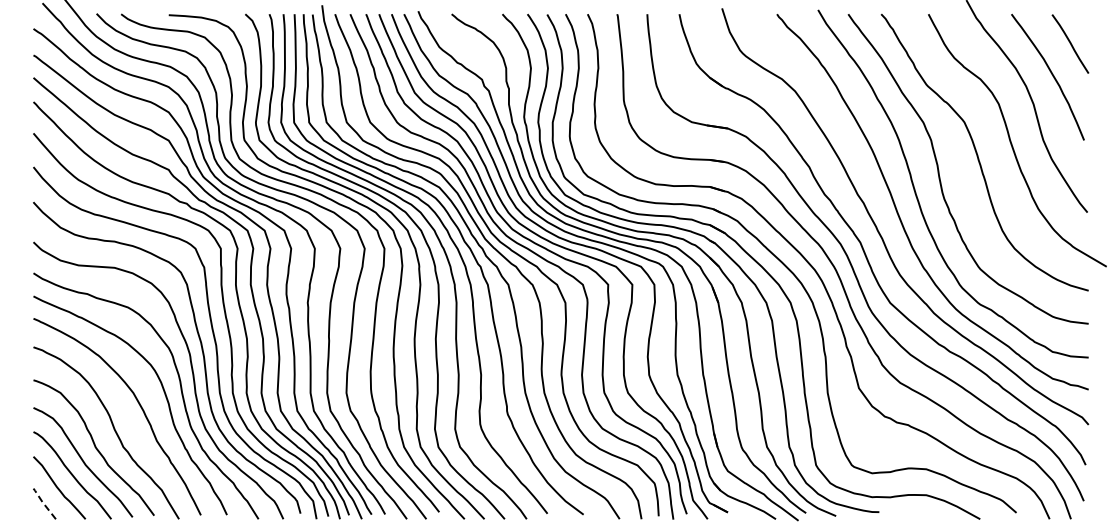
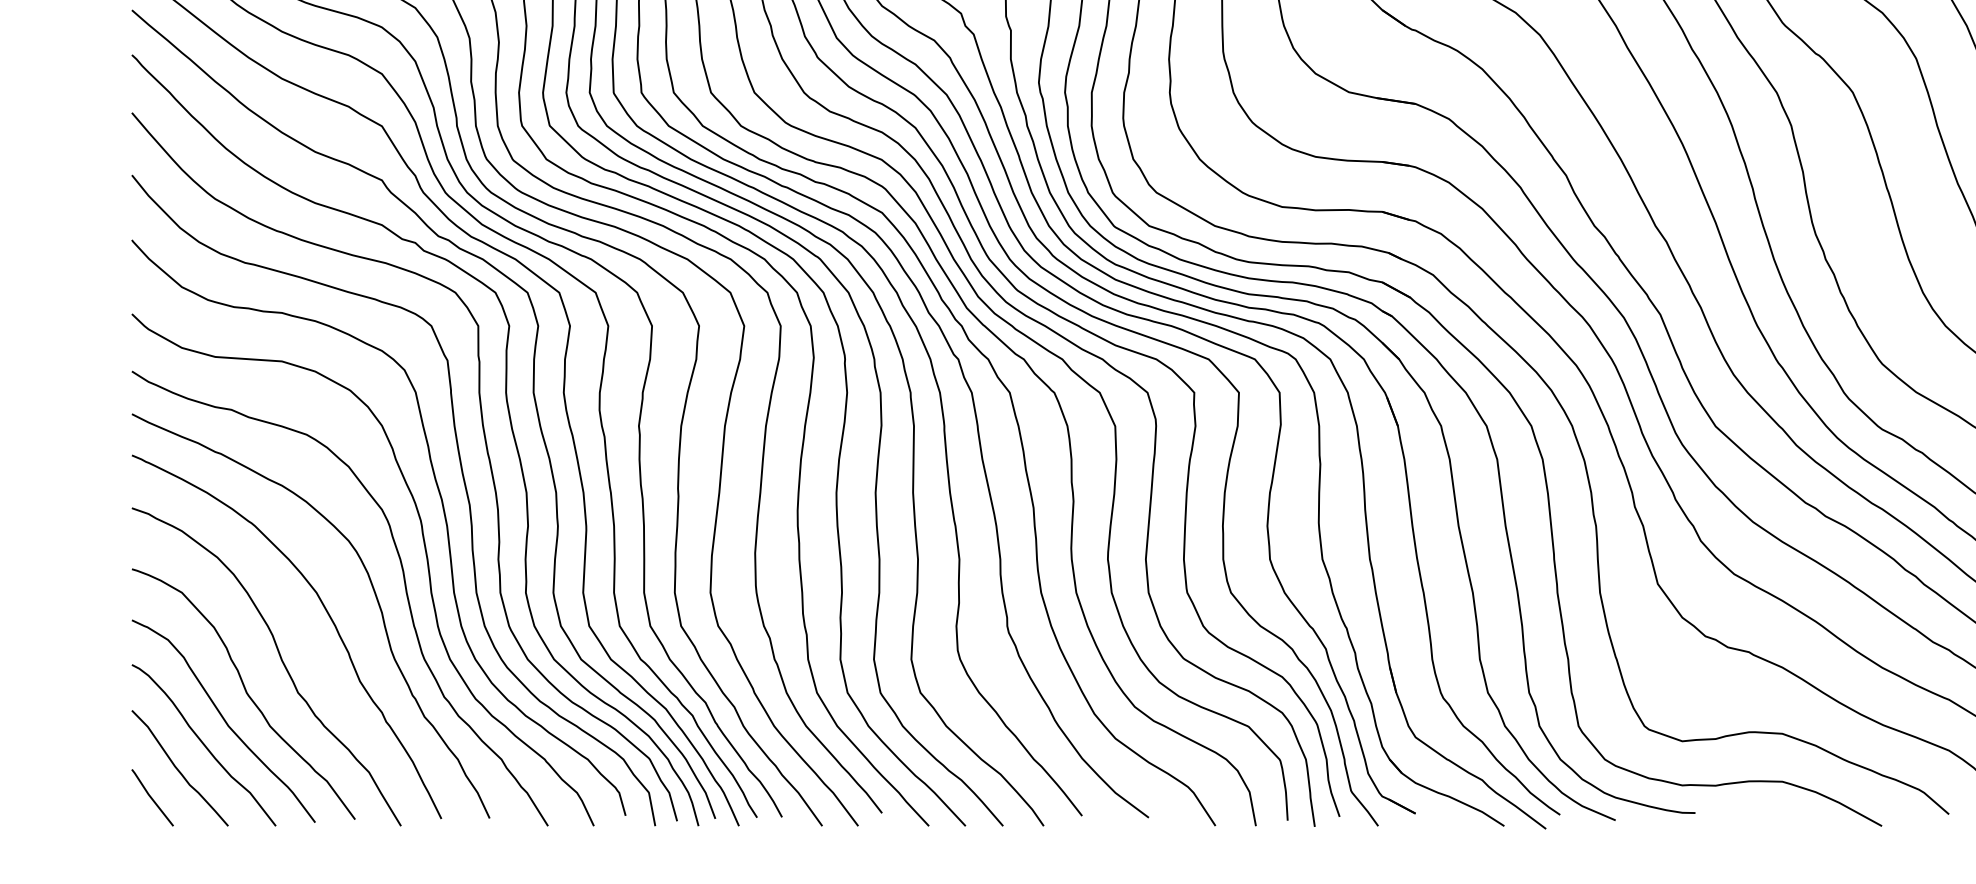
line: (43, 502) -> (150, 795), dashed -> solid

